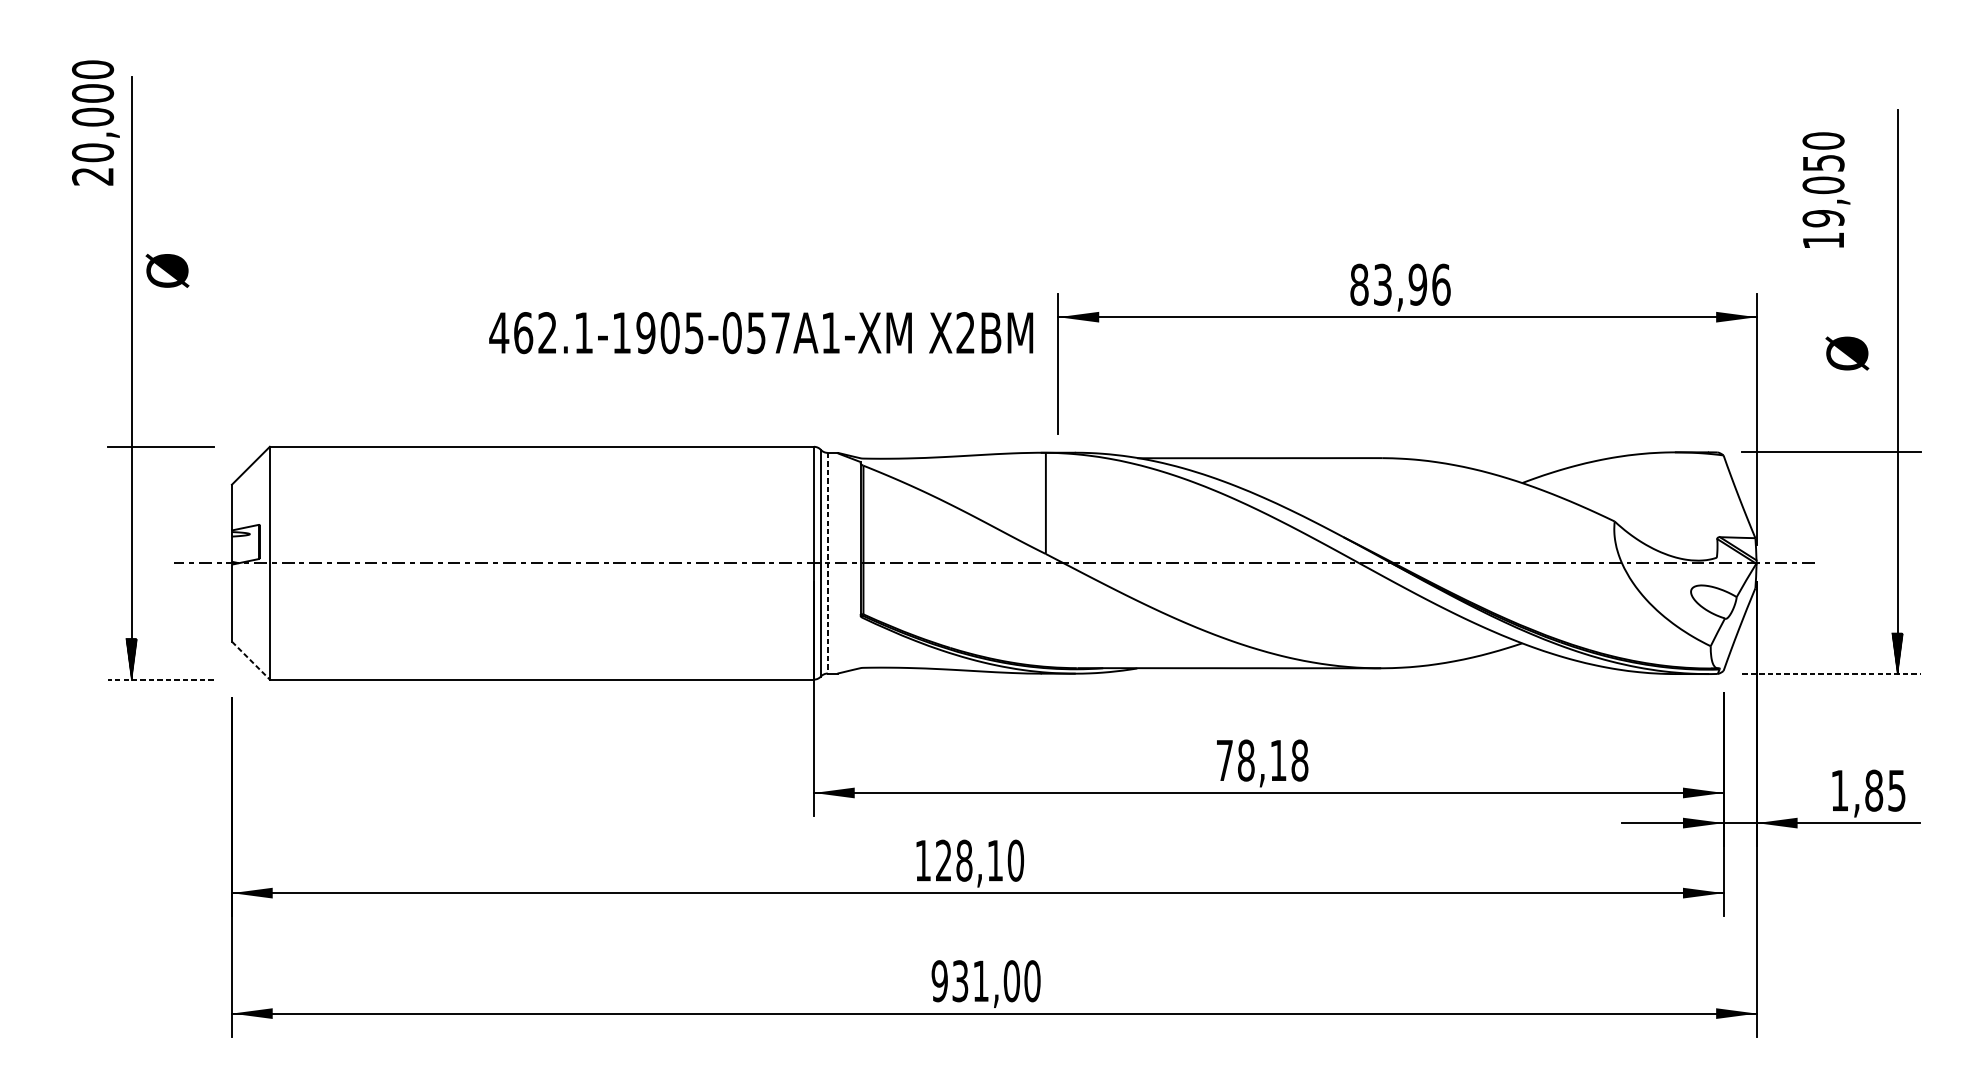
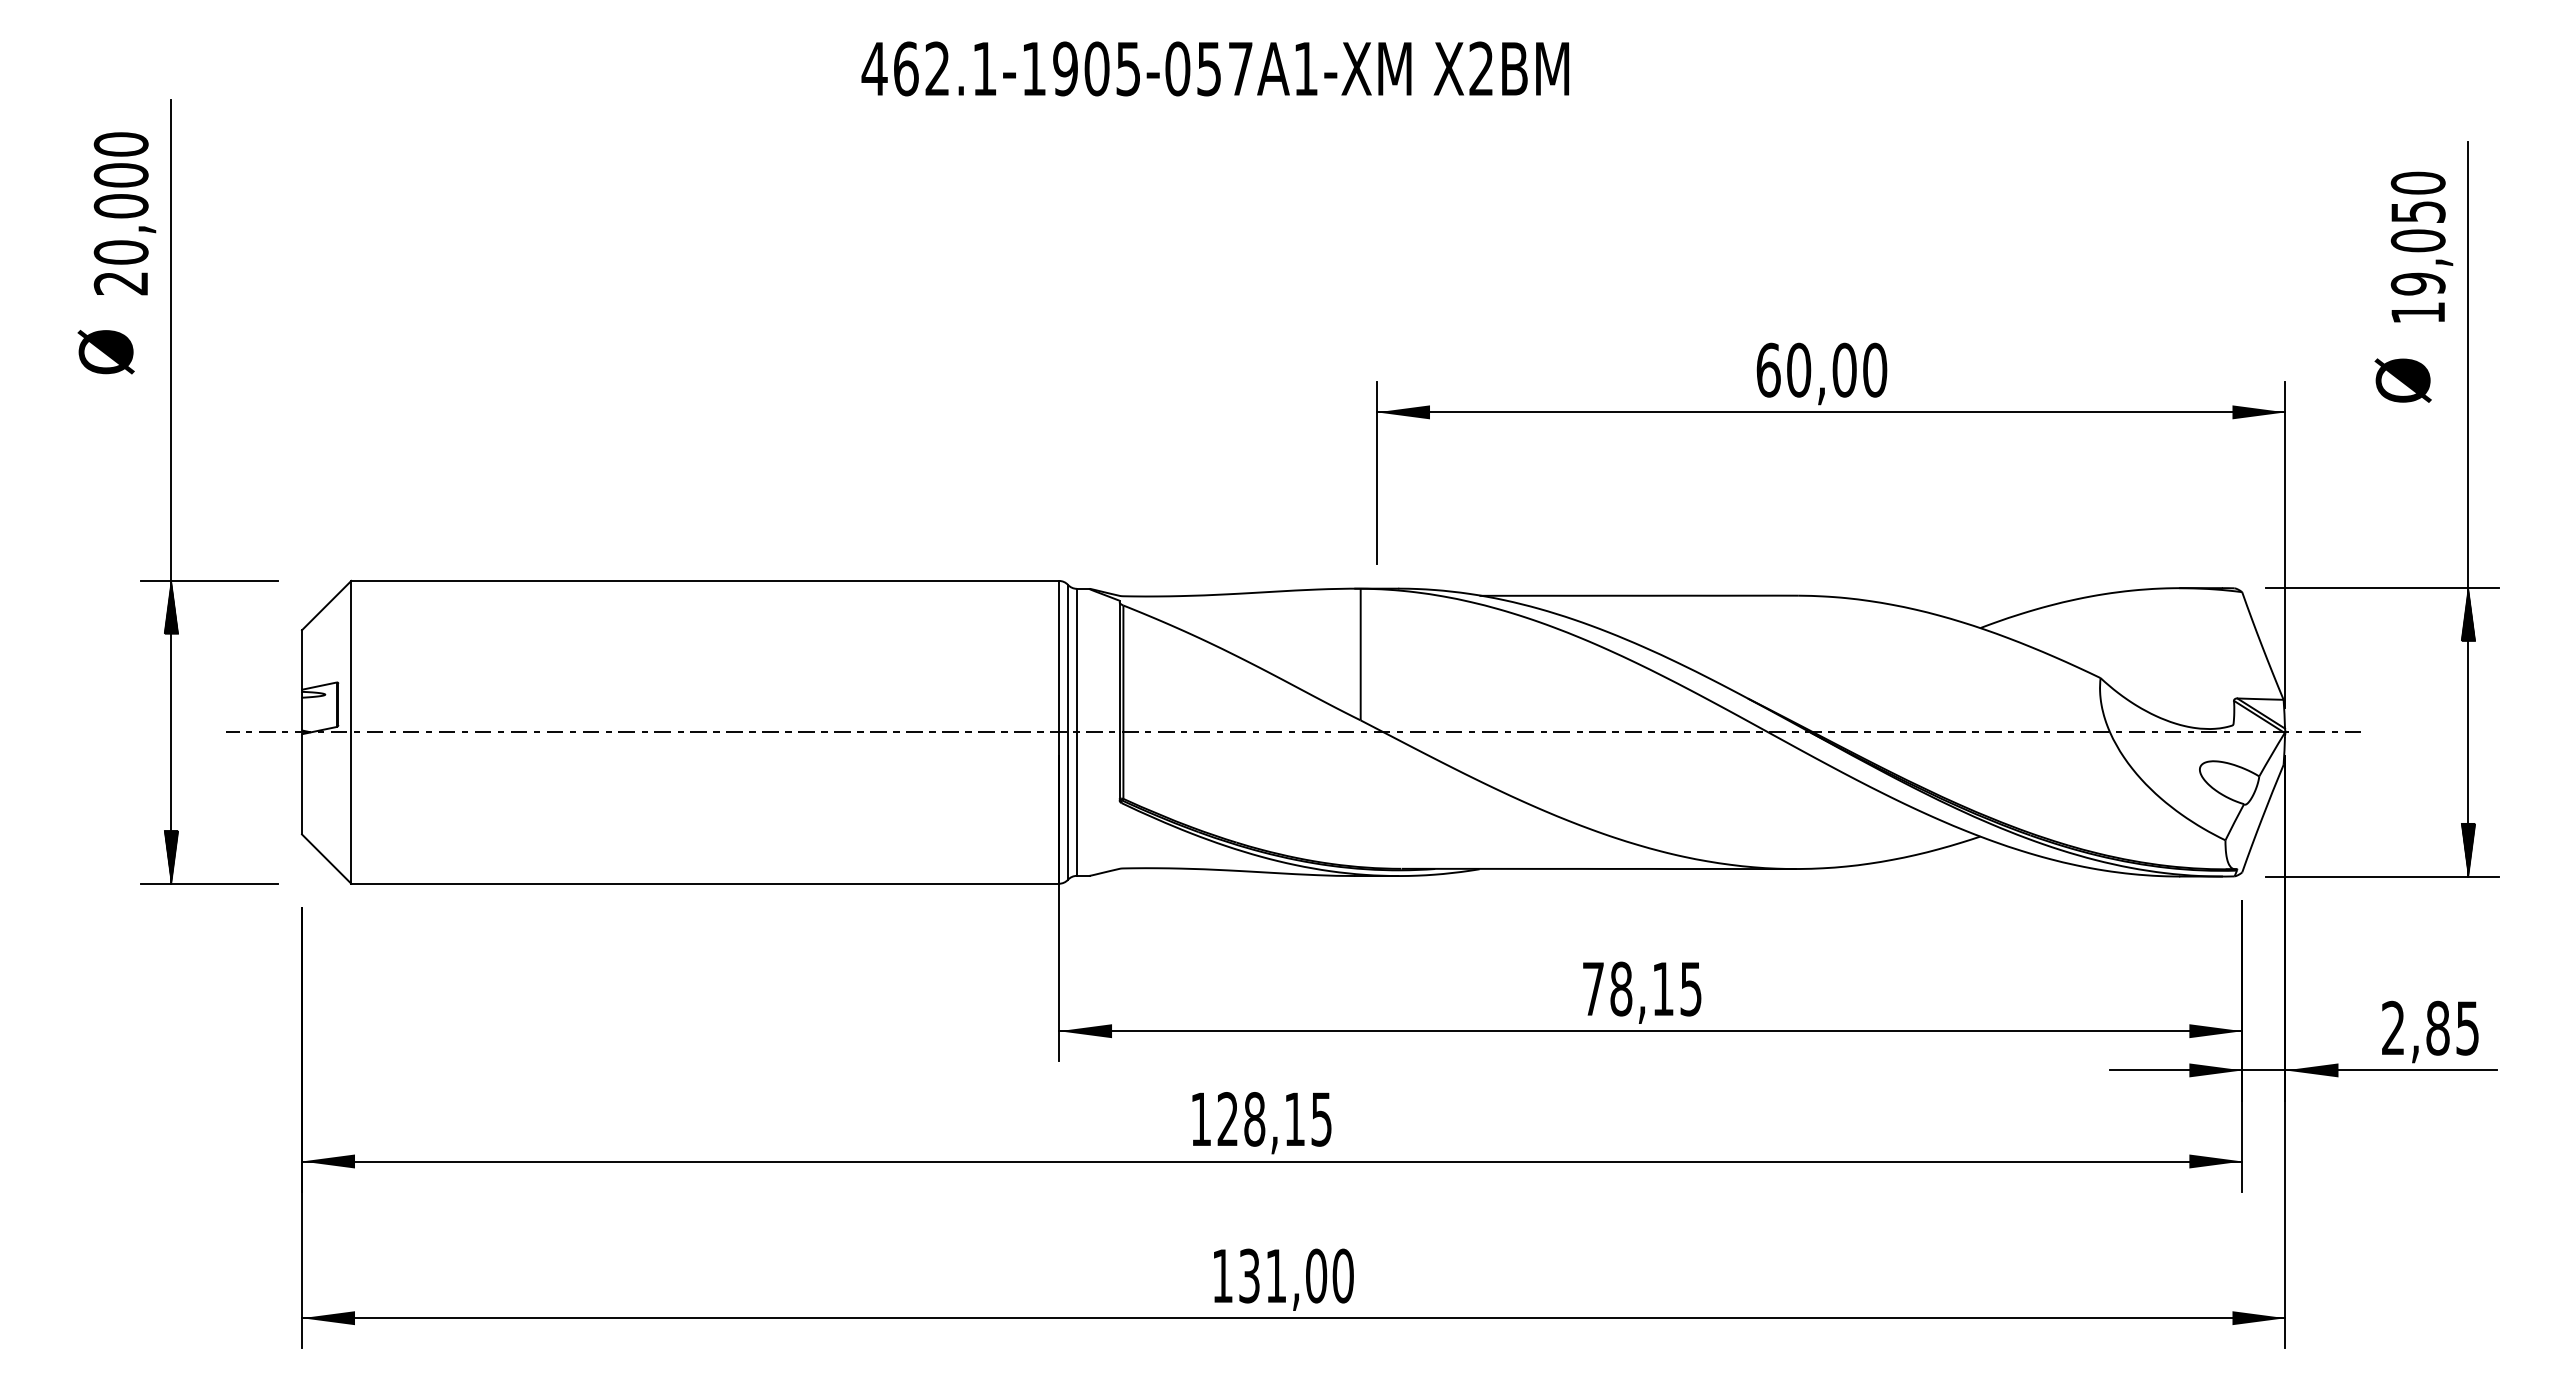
text: (95, 122) -> (124, 213), moved
text: (1826, 189) -> (2421, 246), moved
text: (166, 271) -> (105, 352), moved
text: (1400, 284) -> (1821, 369), 83,96 -> 60,00
text: (760, 332) -> (1214, 68), moved
text: (1846, 353) -> (2402, 380), moved
hatch: (131, 466) -> (171, 606), added
hatch: (1897, 472) -> (2468, 614), added
line: (827, 563) -> (1076, 732), dashed -> solid
line: (250, 660) -> (326, 859), dashed -> solid
line: (1832, 674) -> (2383, 876), dashed -> solid
line: (160, 679) -> (209, 883), dashed -> solid
text: (1300, 760) -> (1691, 988), 78,18 -> 78,15
text: (1839, 790) -> (2393, 1027), 1,85 -> 2,85
text: (1015, 860) -> (1321, 1119), 128,10 -> 128,15
text: (939, 980) -> (1222, 1275), 931,00 -> 131,00

